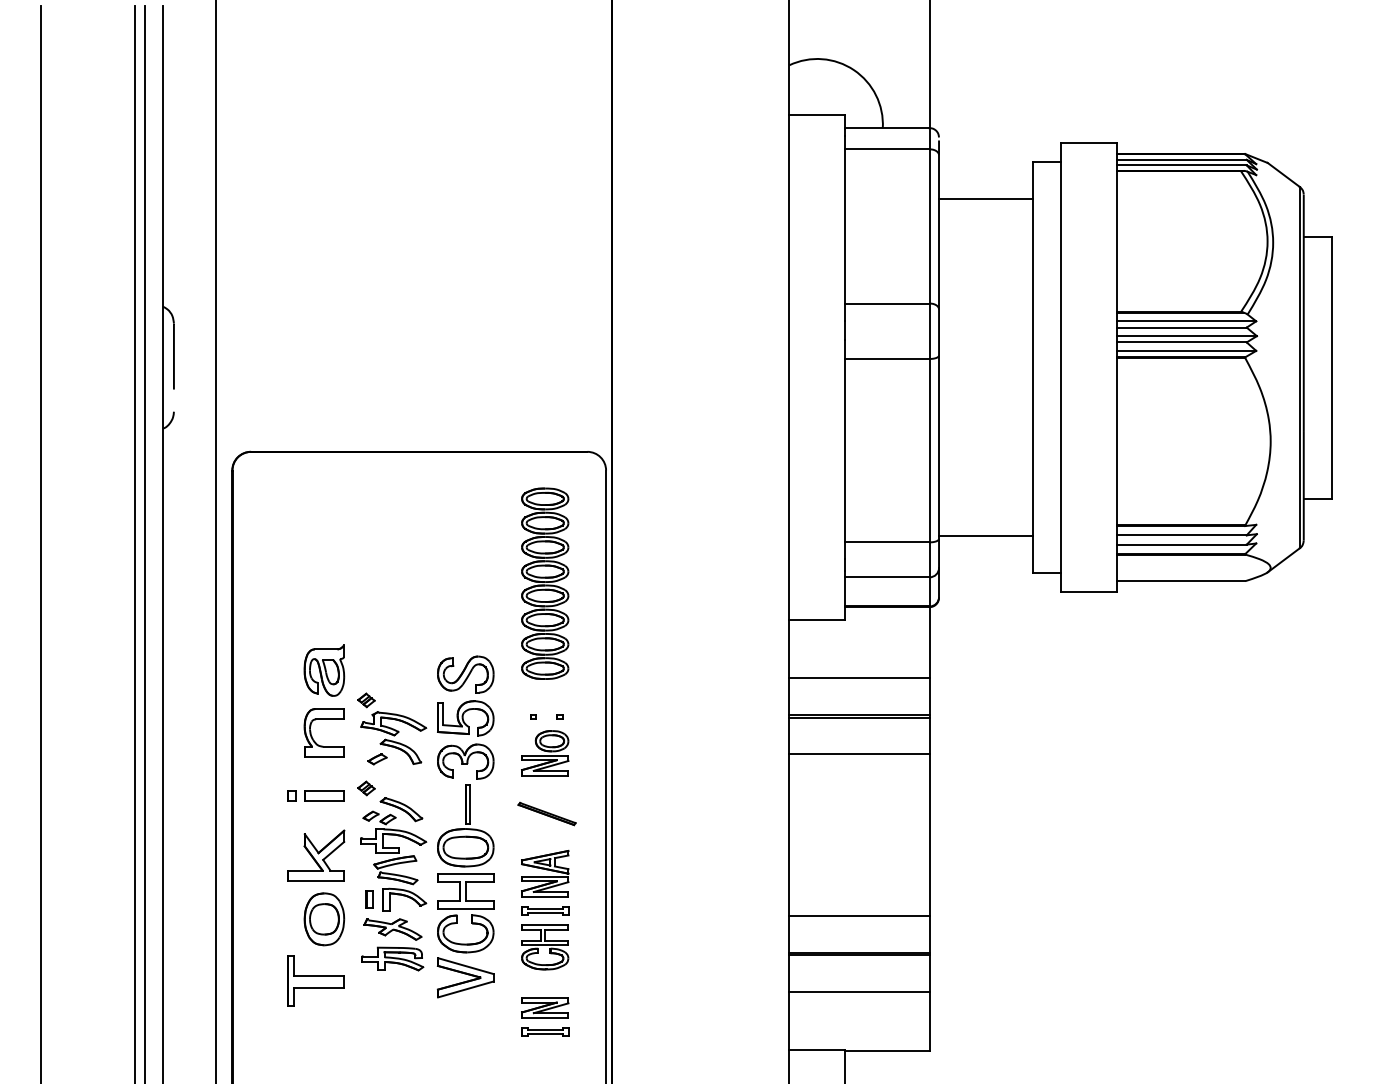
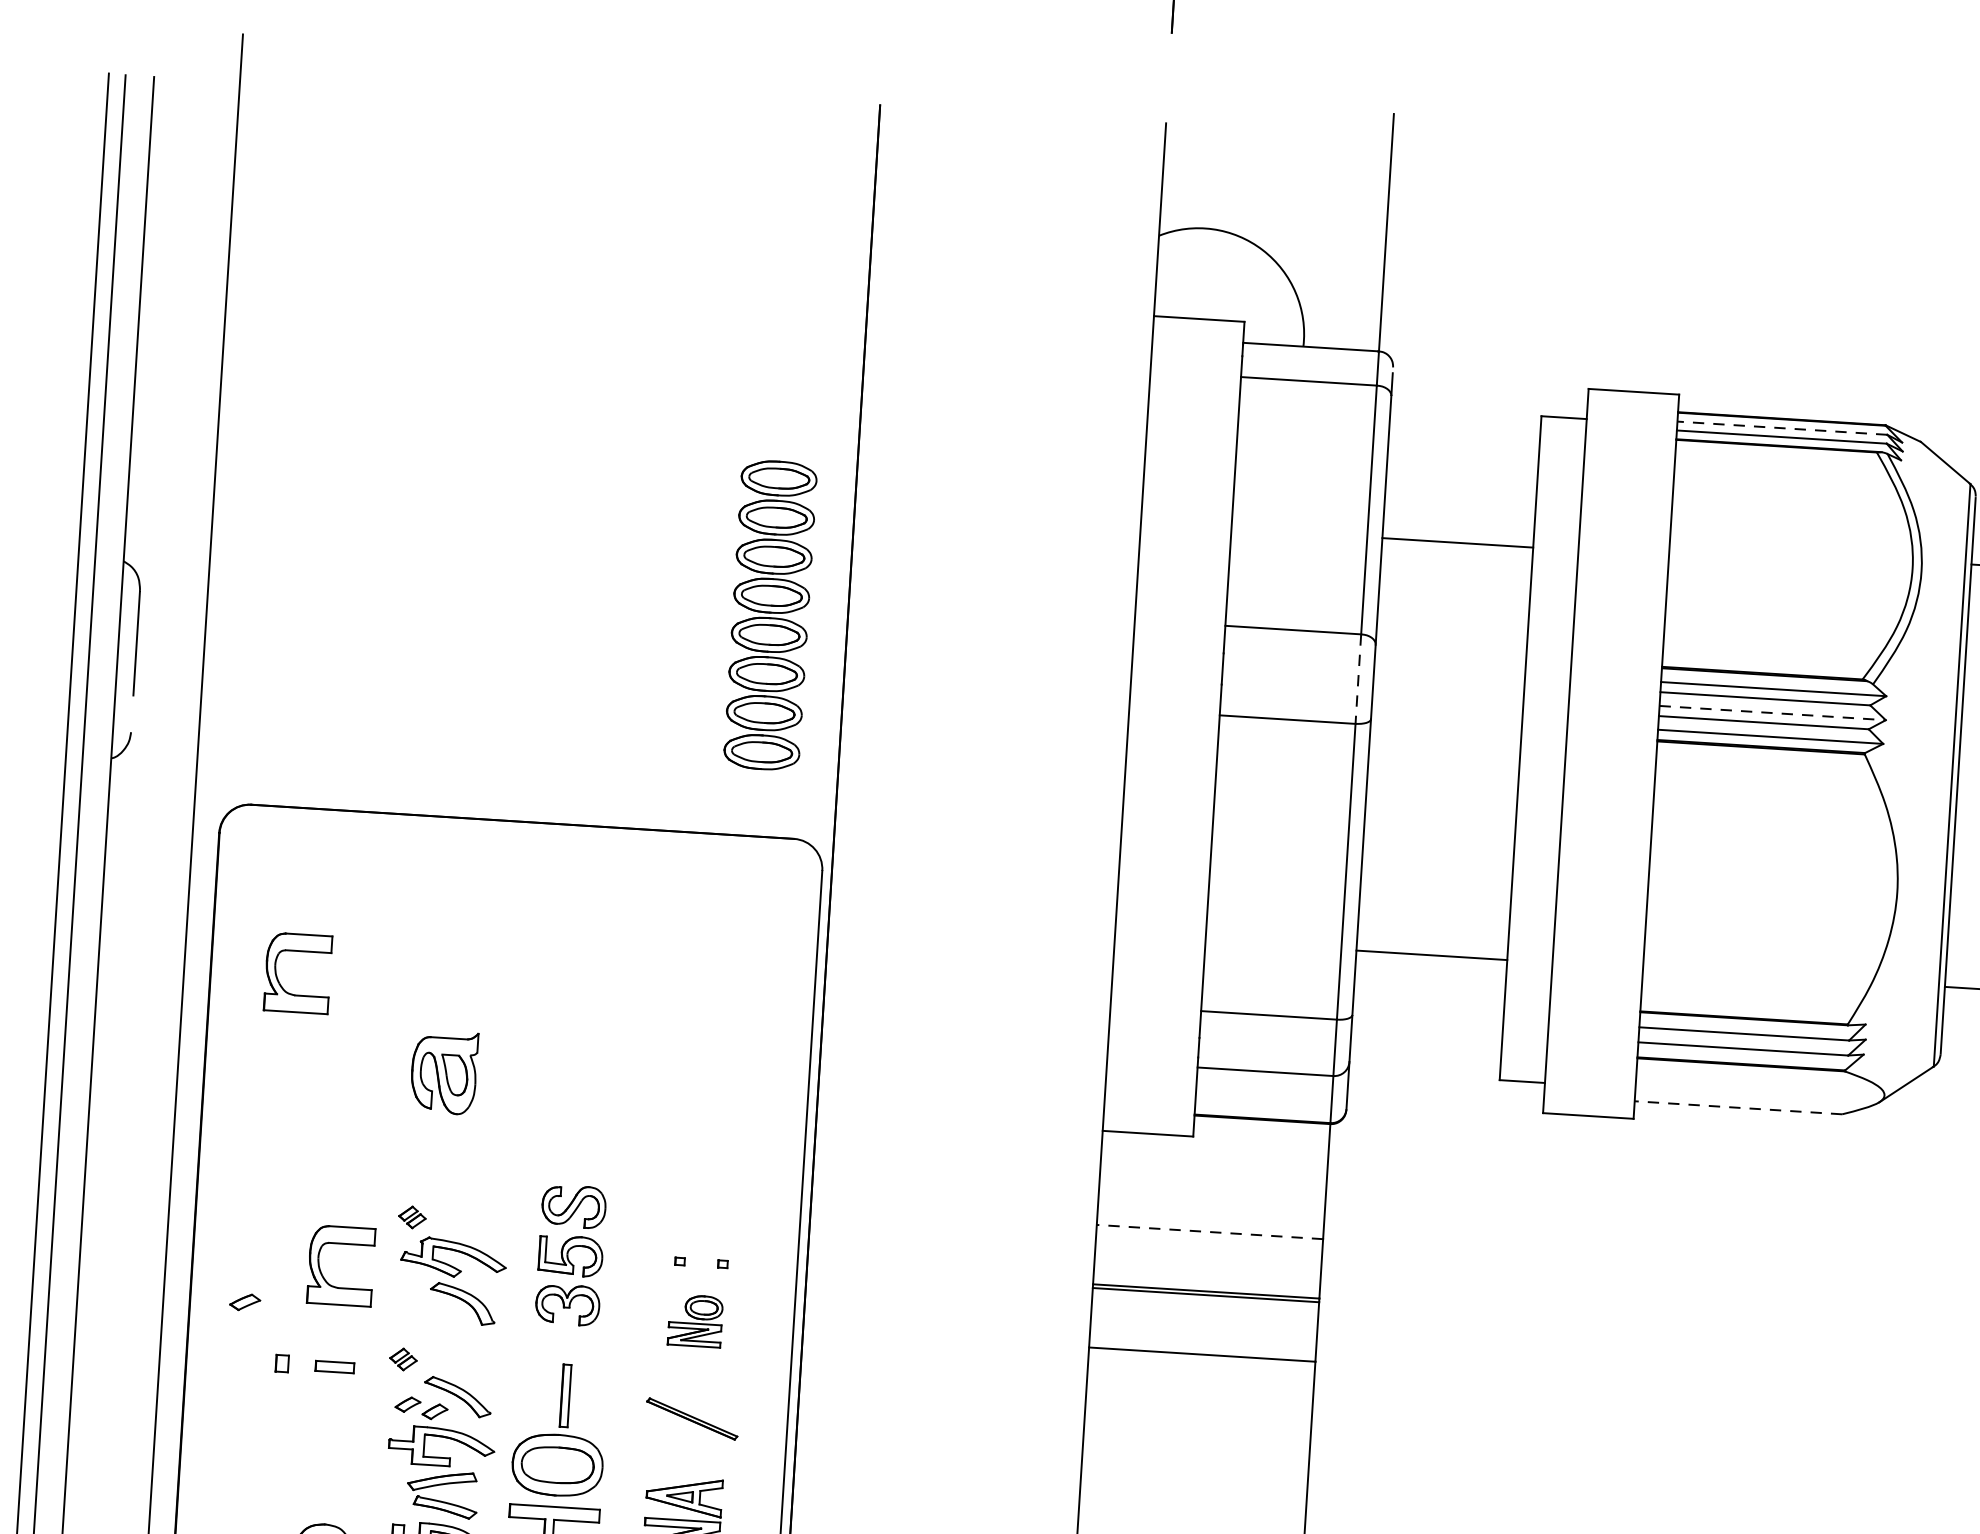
line: (1181, 159) -> (1782, 427), solid -> dashed
line: (985, 199) -> (1457, 543), moved
line: (929, 331) -> (1358, 679), solid -> dashed
line: (1187, 336) -> (1773, 713), solid -> dashed
line: (985, 535) -> (1431, 954), moved
part: (275, 559) -> (279, 980), added
line: (1180, 581) -> (1737, 1108), solid -> dashed
part: (545, 583) -> (771, 614), moved
part: (324, 670) -> (444, 1072), moved
line: (859, 678) -> (1209, 1232), solid -> dashed
part: (465, 717) -> (570, 1255), size x0.7
part: (545, 753) -> (695, 1321), size x0.7
part: (377, 759) -> (245, 1302), moved
part: (324, 795) -> (335, 1366), size x0.6
part: (316, 855) -> (316, 1462), removed

